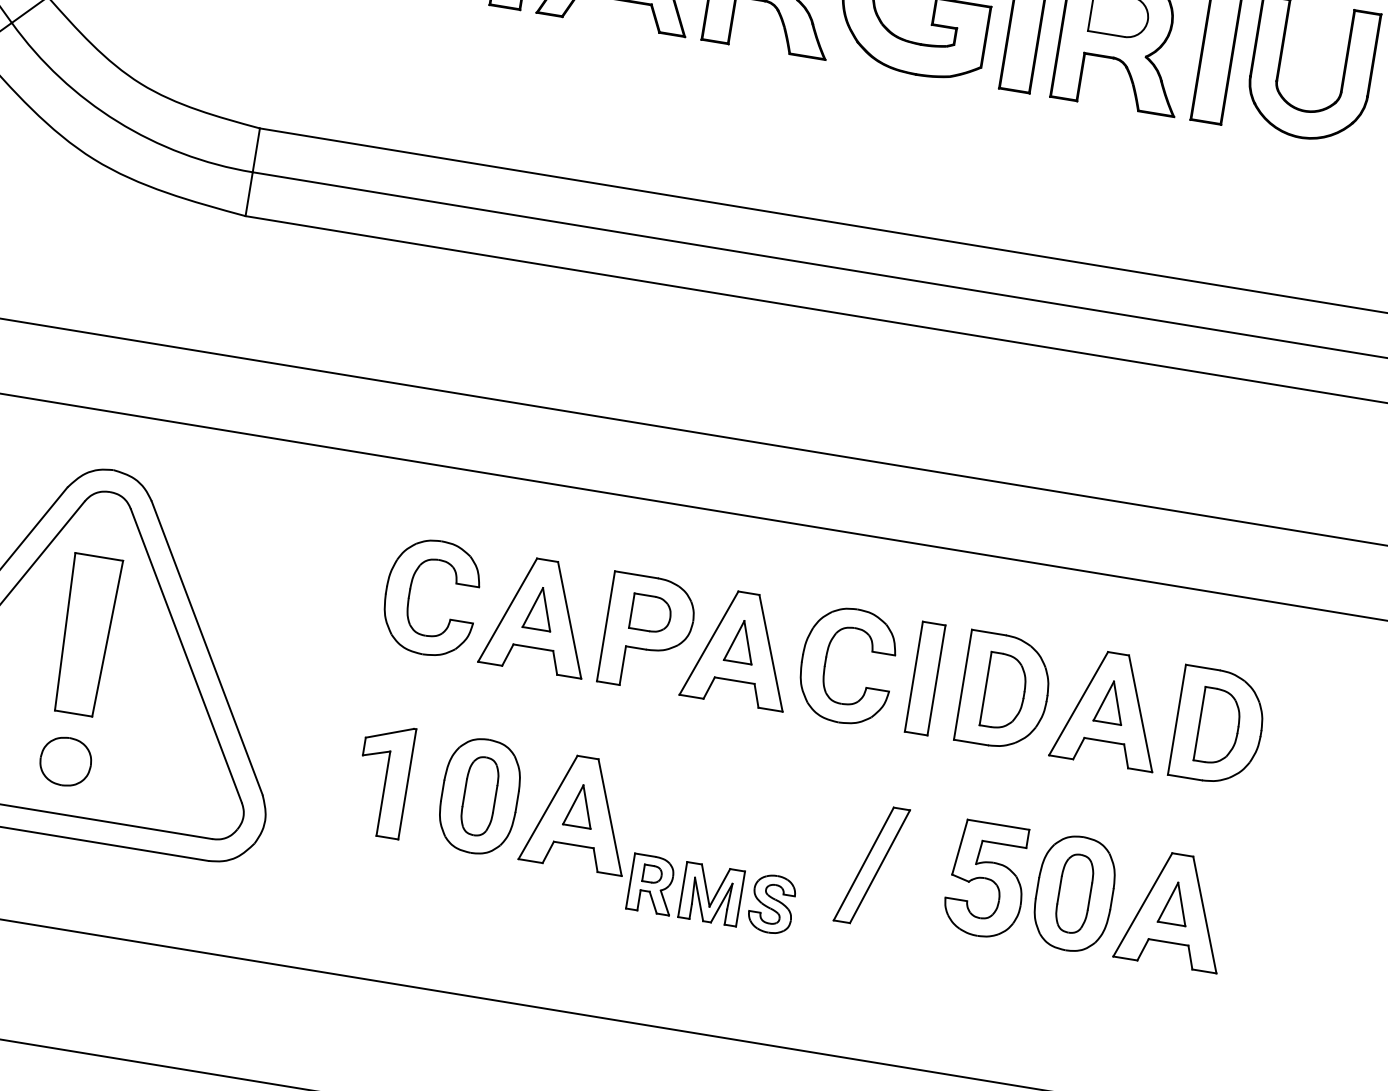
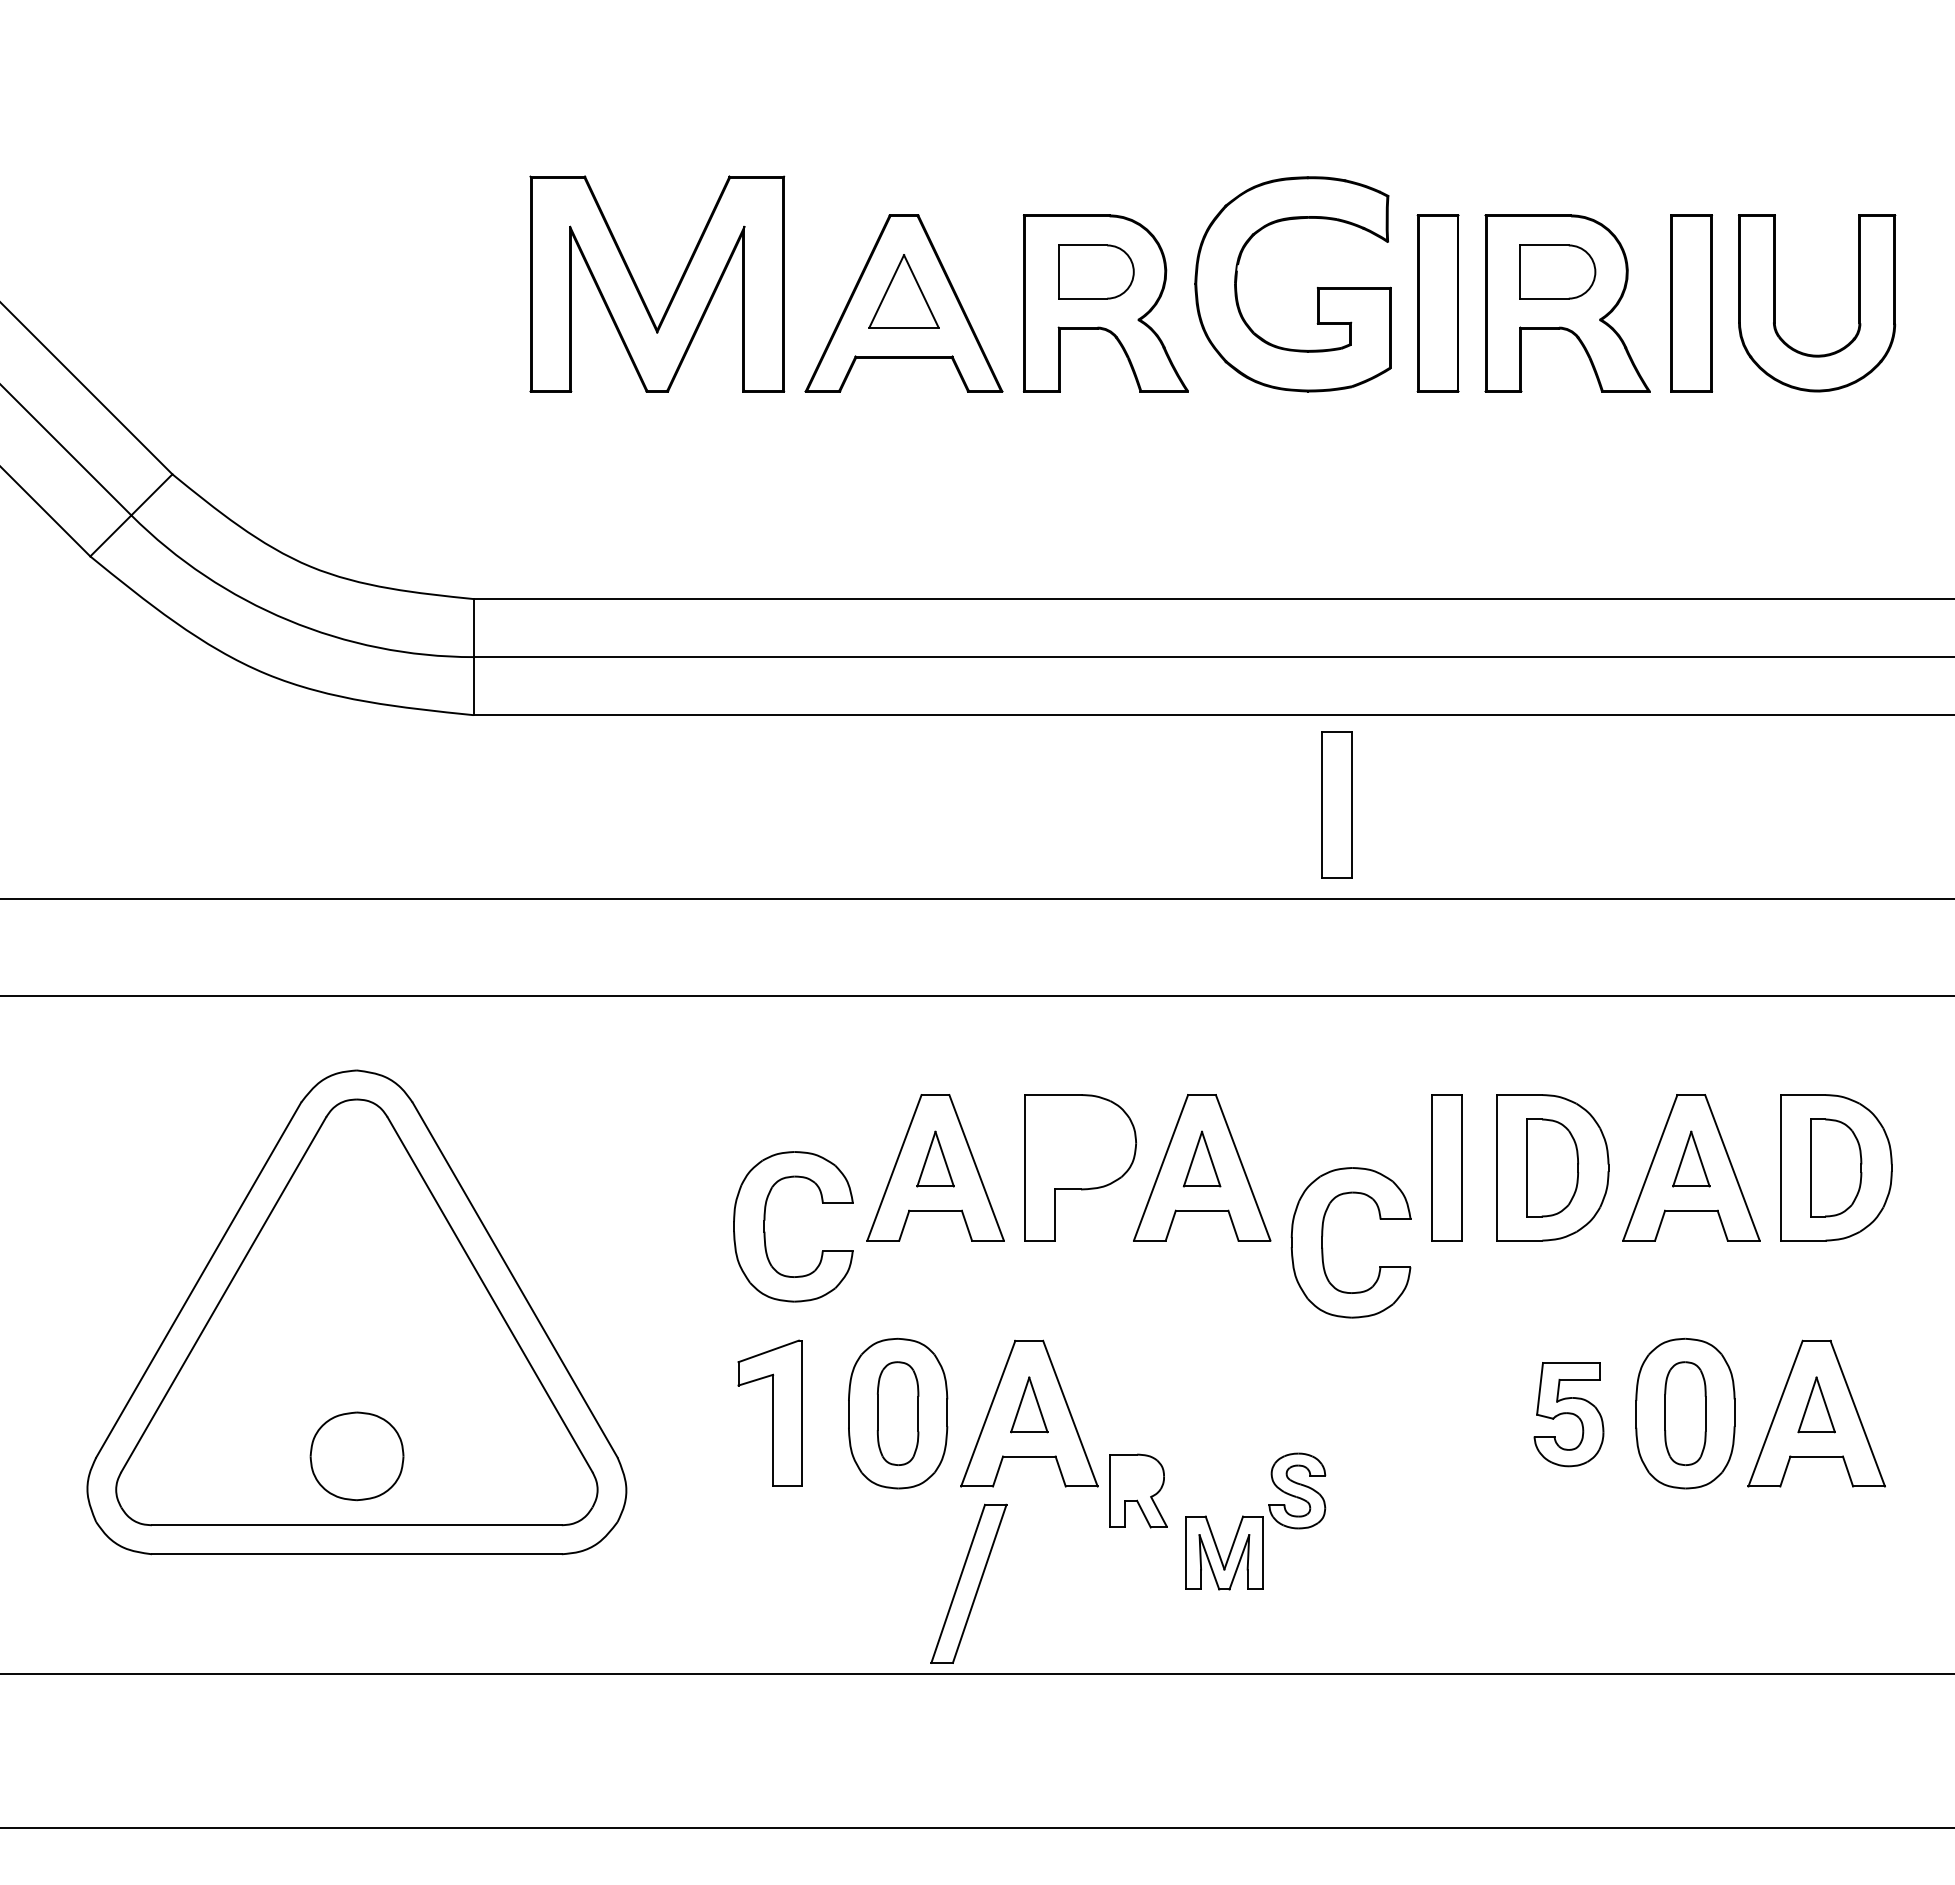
part: (886, 390) -> (1336, 804), added
part: (409, 597) -> (765, 1231), moved
part: (651, 613) -> (1080, 1141), removed
part: (86, 634) -> (356, 1288), removed
part: (825, 666) -> (1323, 1248), moved
part: (65, 761) -> (356, 1456), size x1.4
part: (871, 865) -> (968, 1583), moved
part: (652, 874) -> (1136, 1477), removed
part: (986, 879) -> (1568, 1414), size x0.7
part: (711, 893) -> (1224, 1552), moved

